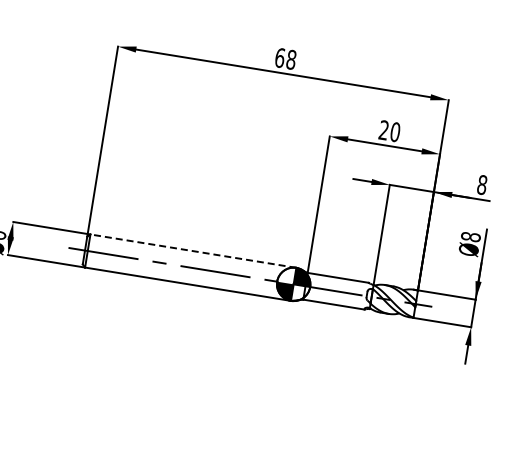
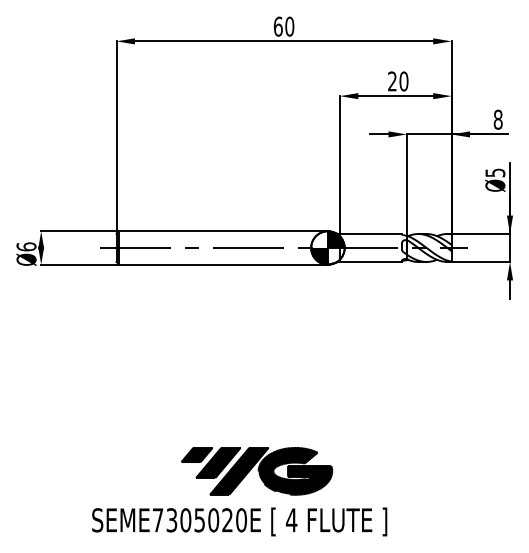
text: (291, 59) -> (289, 26), 68 -> 60
text: (471, 236) -> (495, 172), Ø8 -> Ø5
line: (193, 251) -> (223, 231), dashed -> solid

